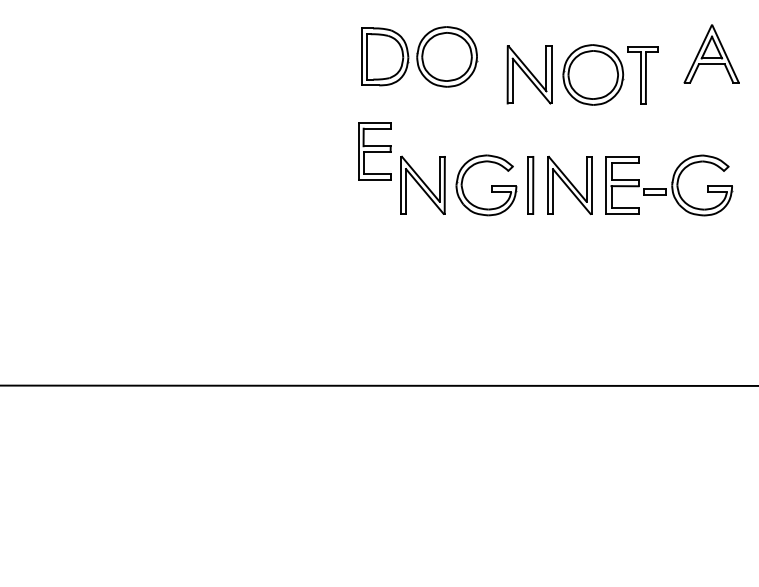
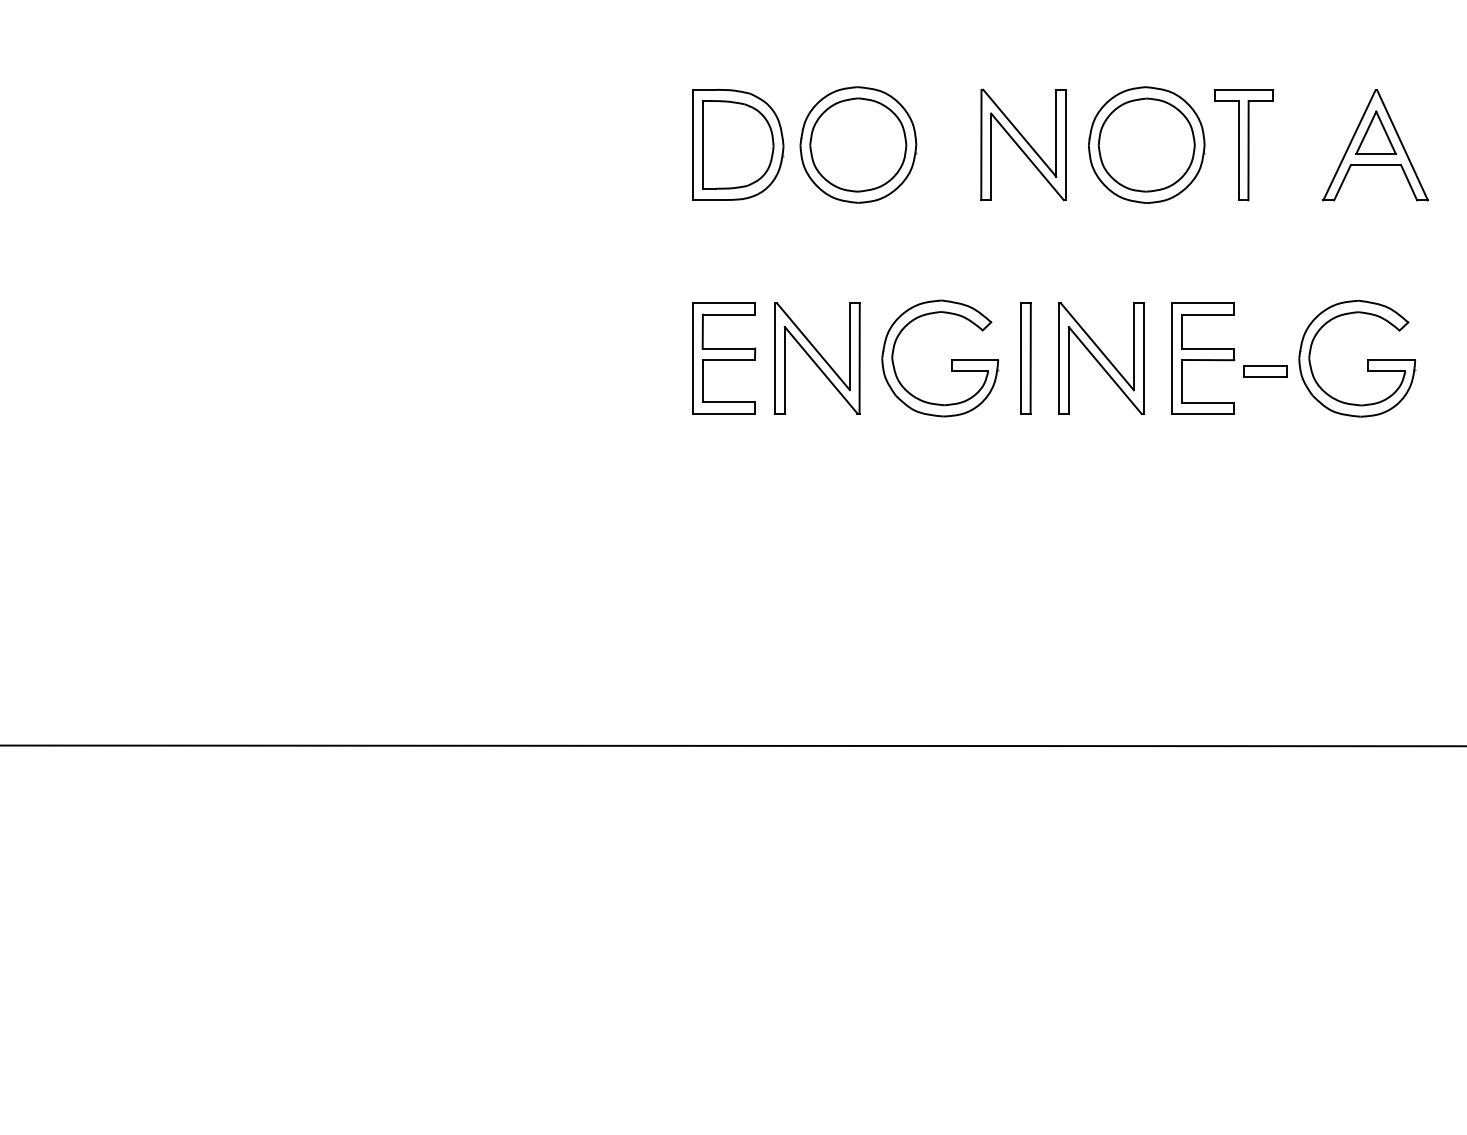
part: (711, 53) -> (1375, 144), moved
part: (419, 56) -> (805, 144), moved
part: (374, 151) -> (723, 358), moved

